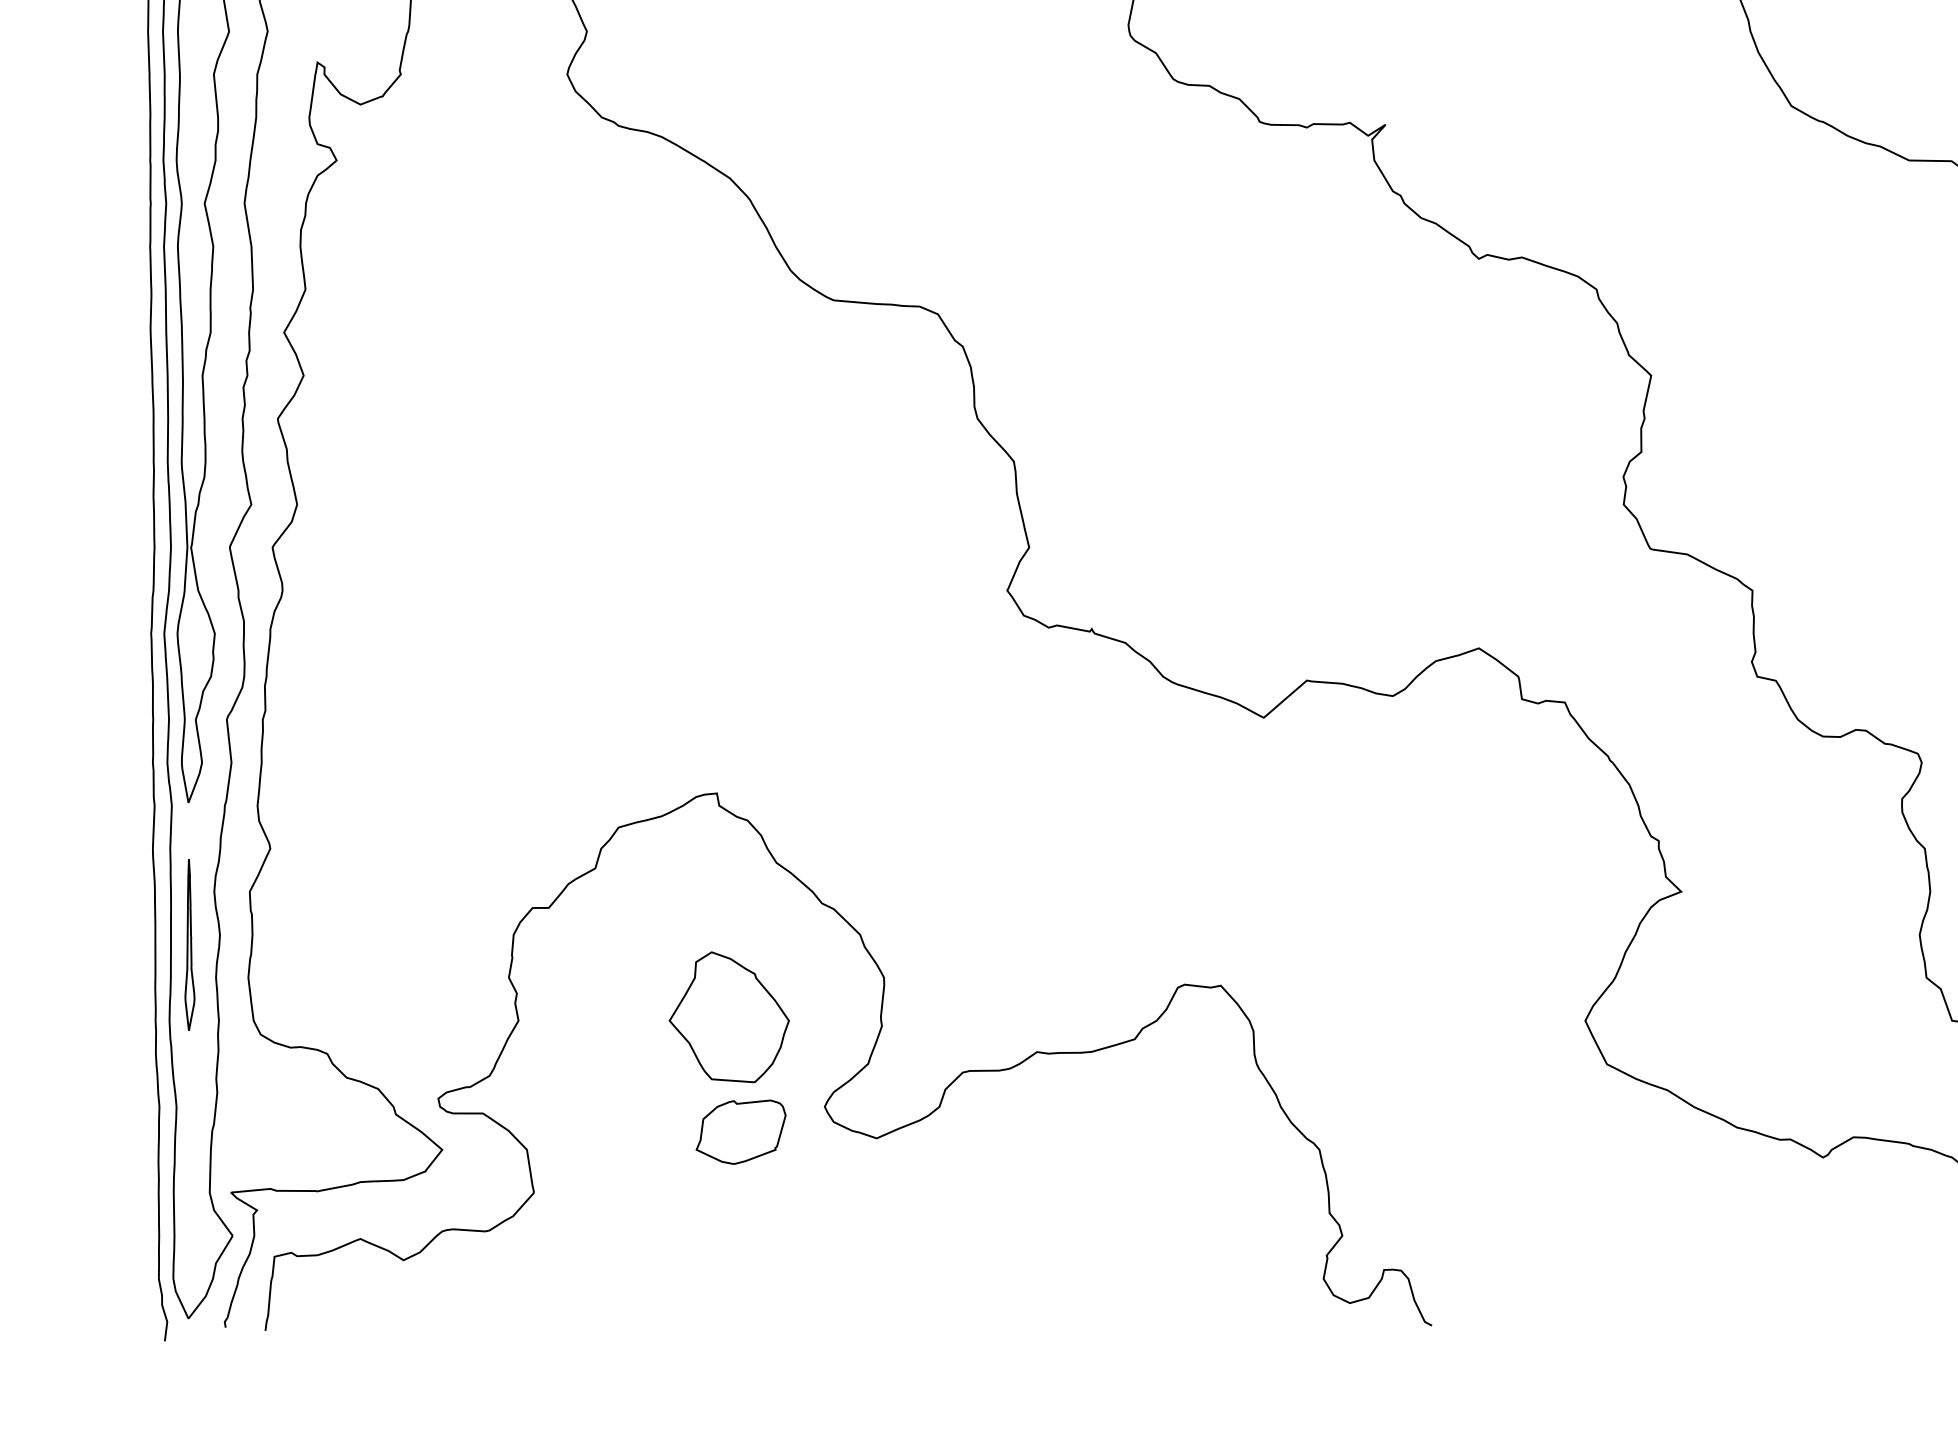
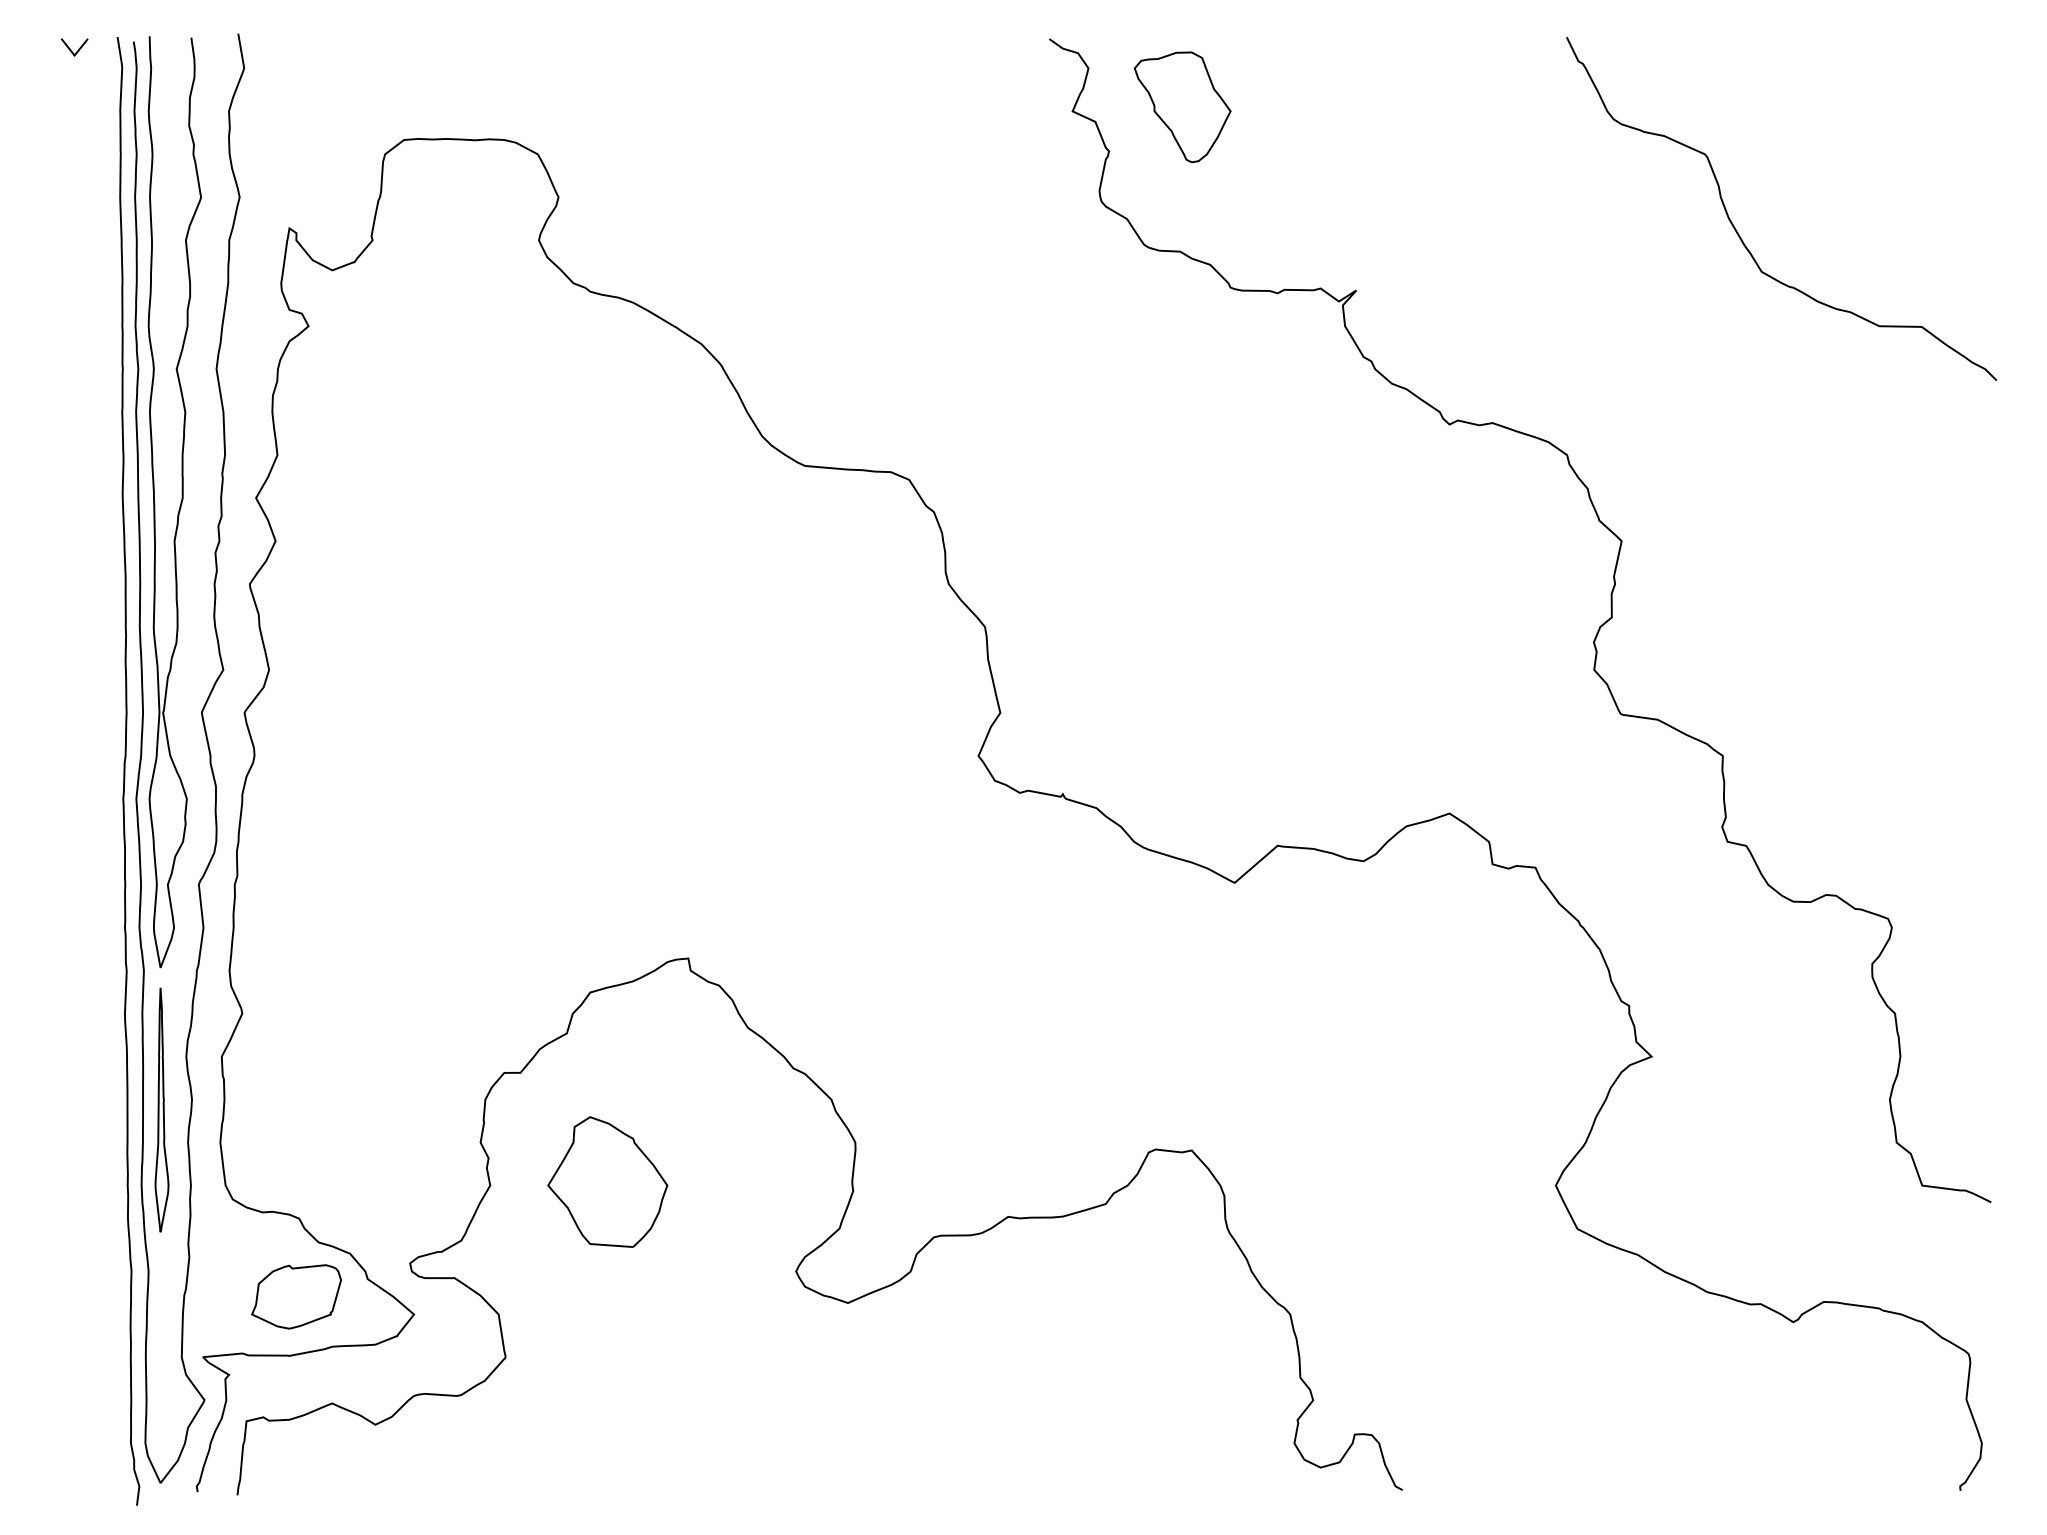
part: (189, 944) -> (161, 1109), size x1.43
part: (729, 1016) -> (607, 1181), moved
part: (741, 1131) -> (296, 1296), moved

